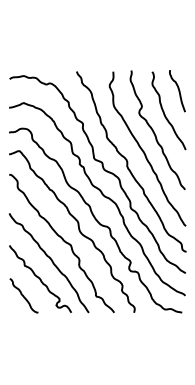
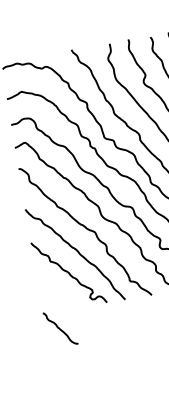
curve: (23, 295) -> (59, 328), moved

